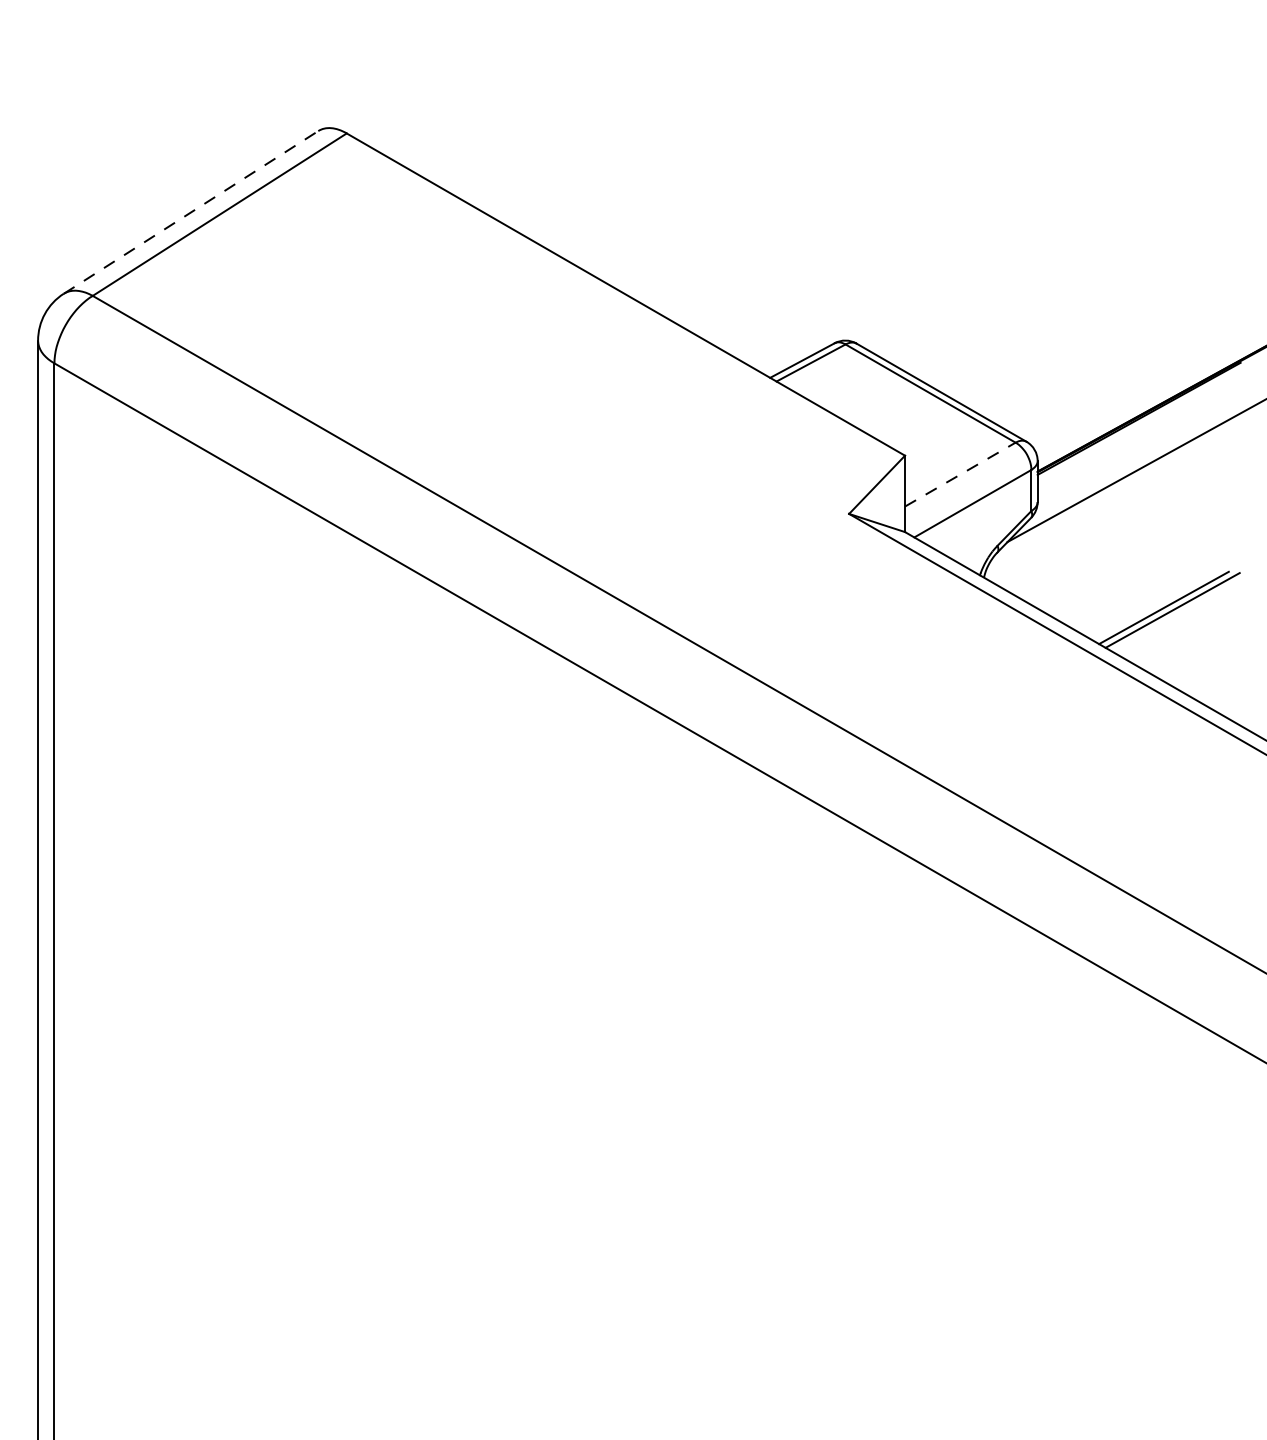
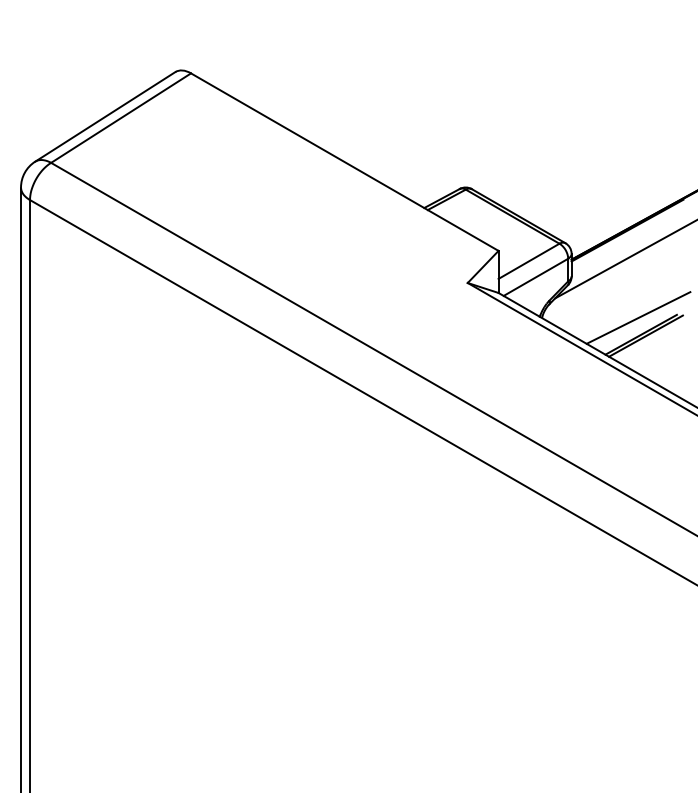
line: (191, 211) -> (105, 116), dashed -> solid
line: (961, 474) -> (529, 261), dashed -> solid
line: (1159, 576) -> (638, 317), added

